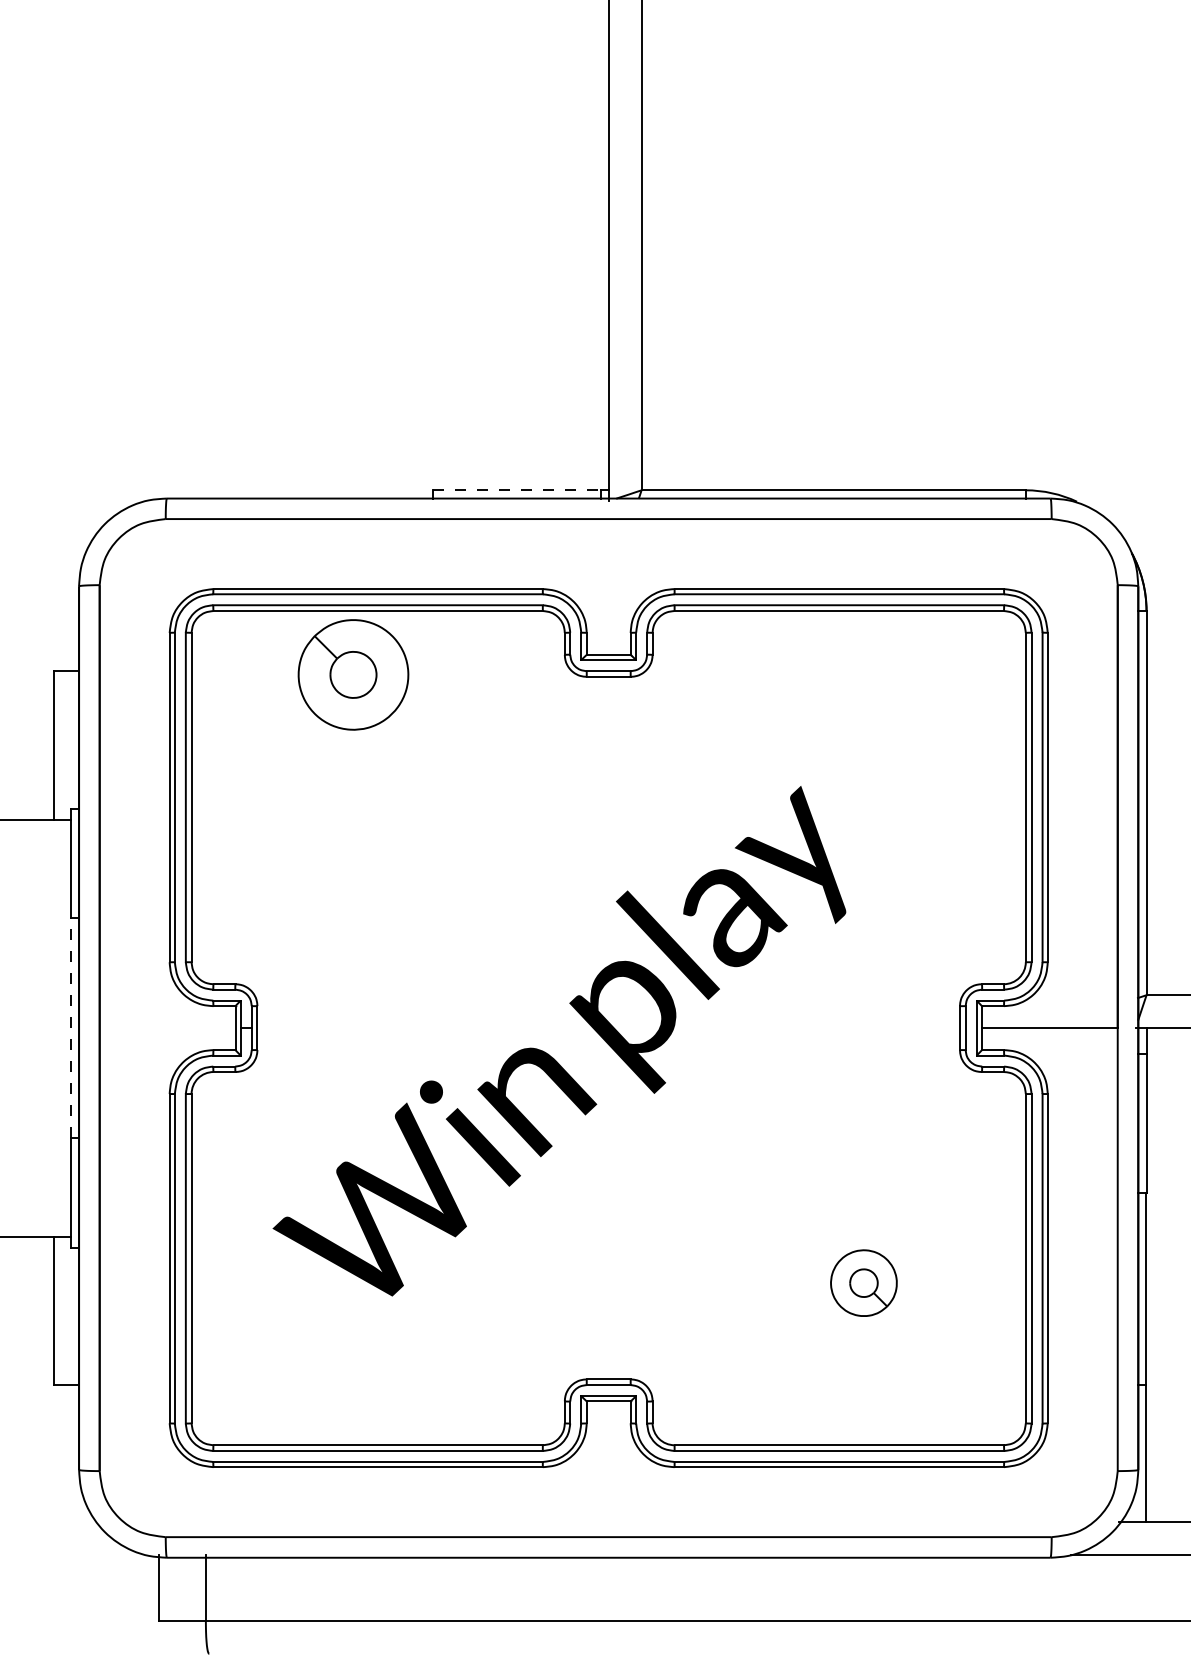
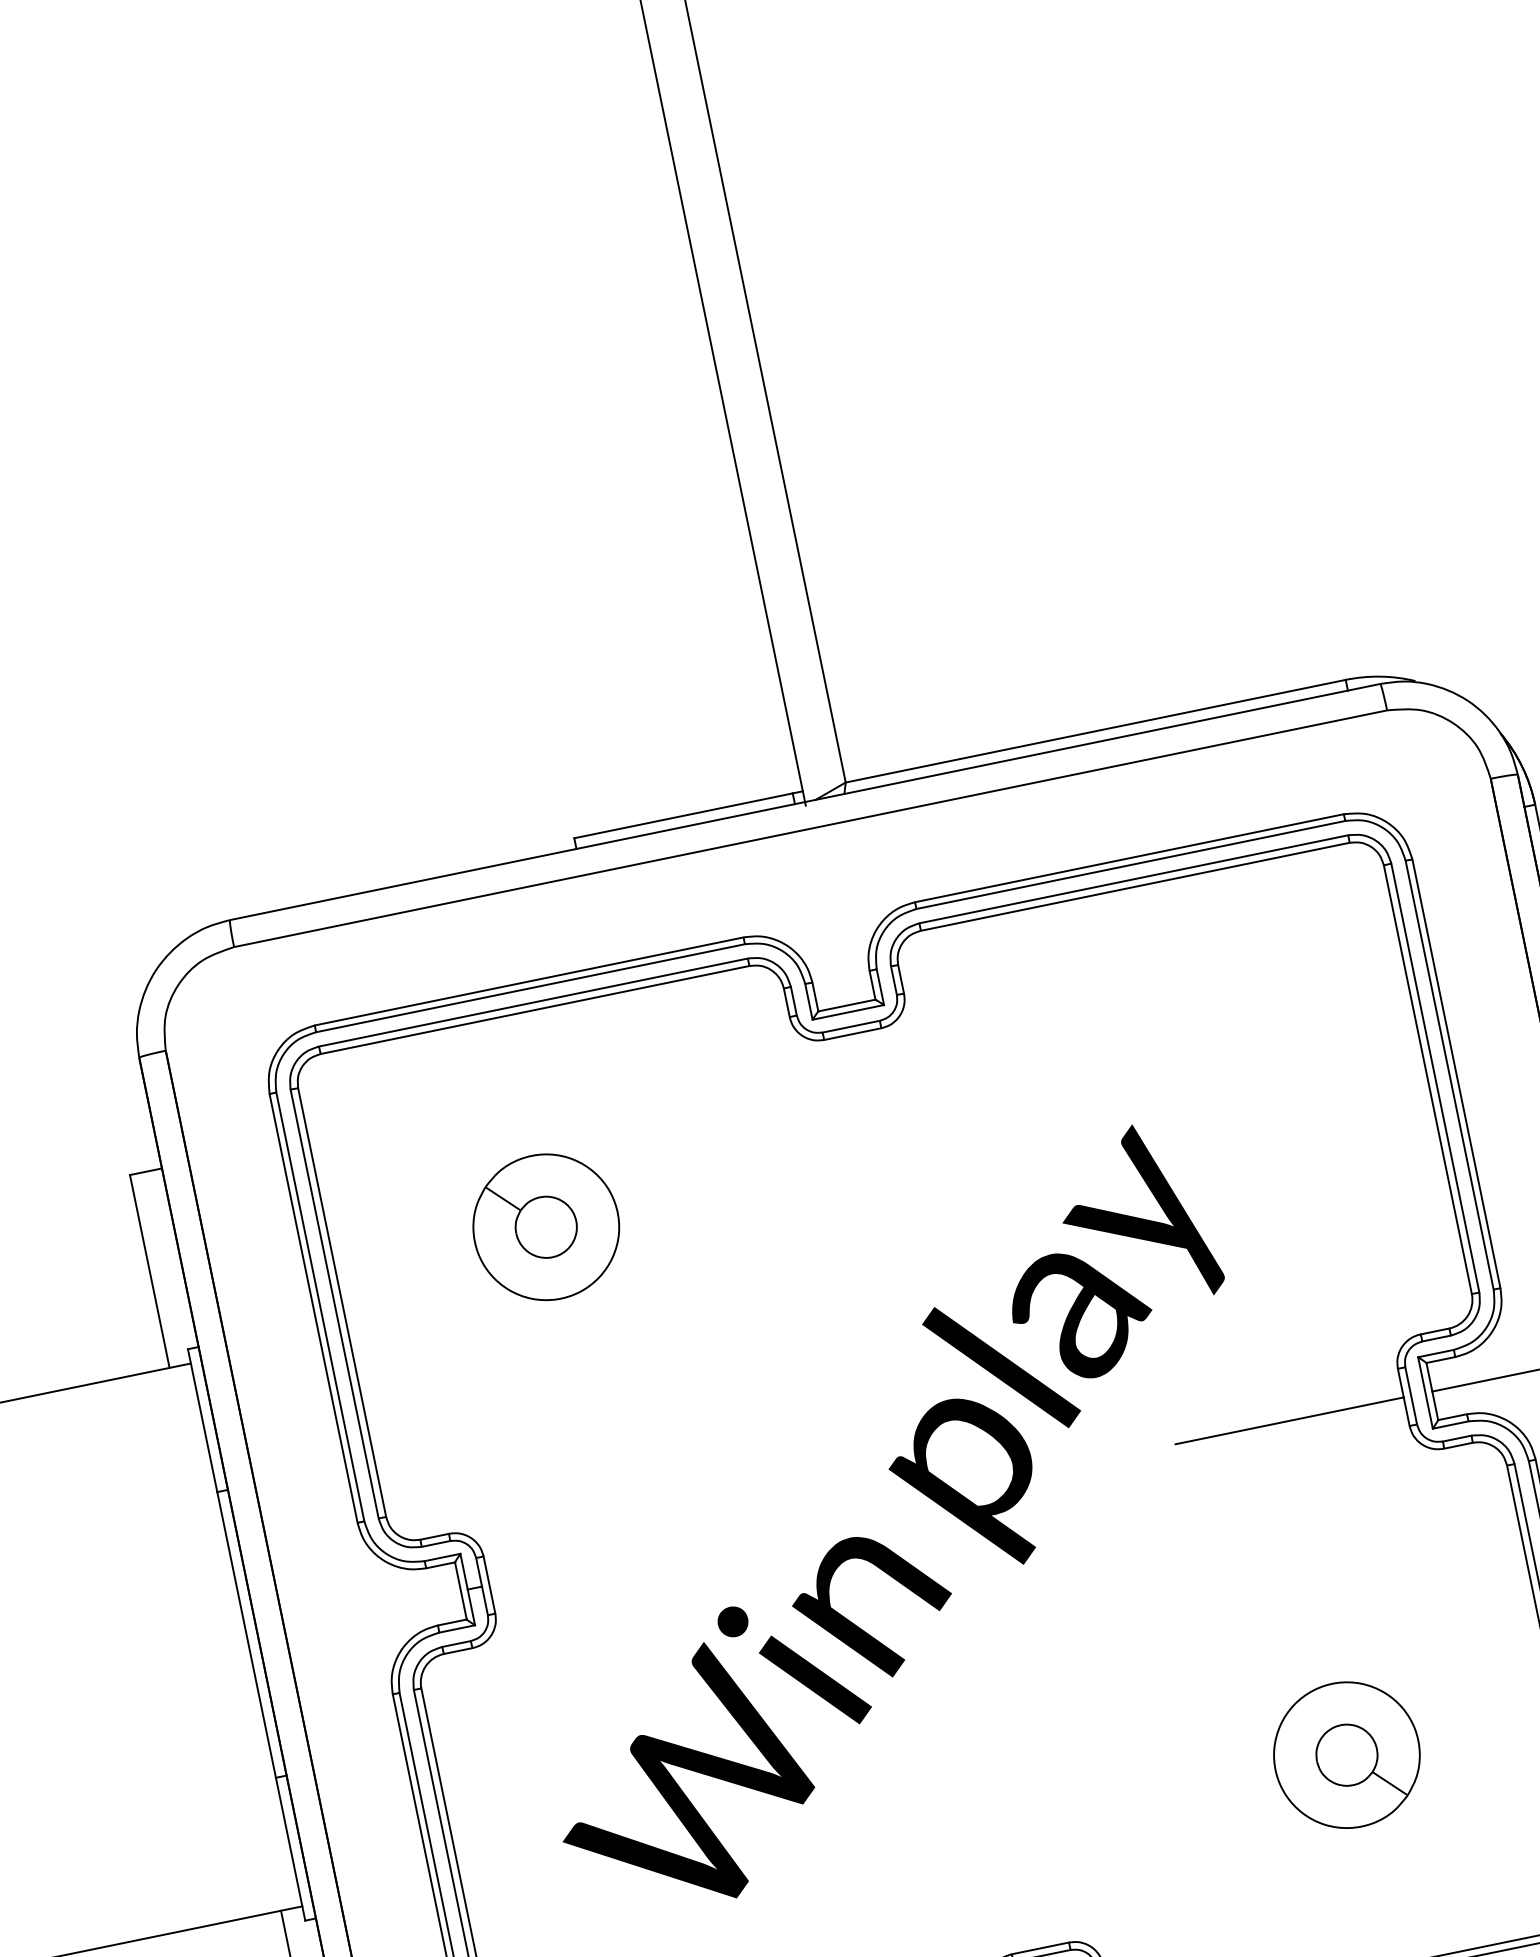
line: (516, 490) -> (682, 816), dashed -> solid
part: (353, 674) -> (546, 1226), moved
line: (70, 1028) -> (246, 1635), dashed -> solid
line: (871, 1028) -> (1288, 1421), added
part: (863, 1282) -> (1346, 1754), size x1.67

